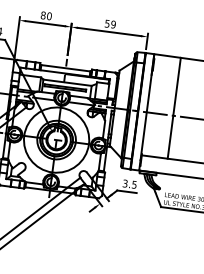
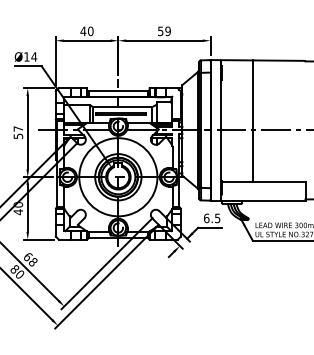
text: (43, 15) -> (83, 31), 80 -> 40
text: (125, 183) -> (206, 218), 3.5 -> 6.5

